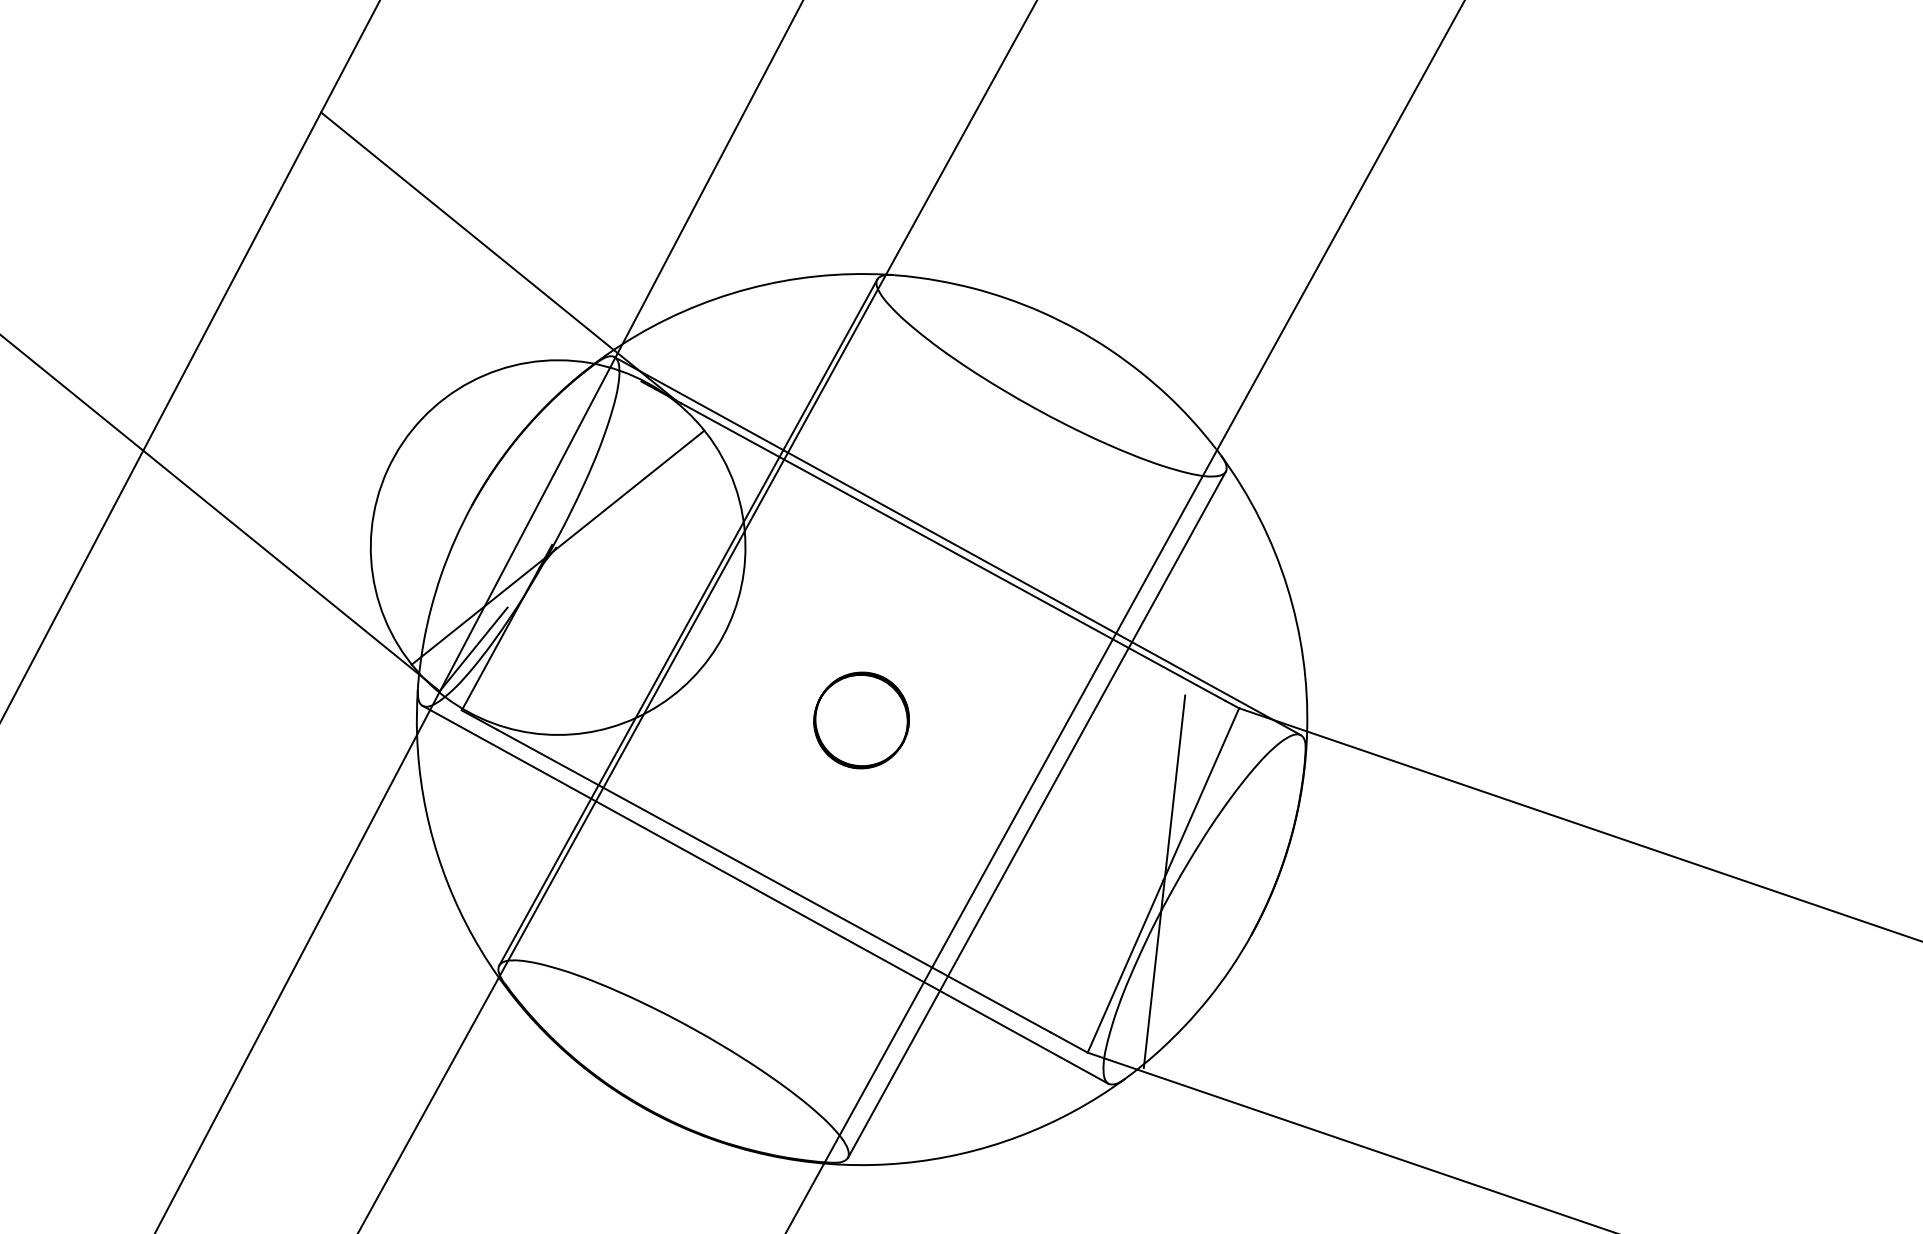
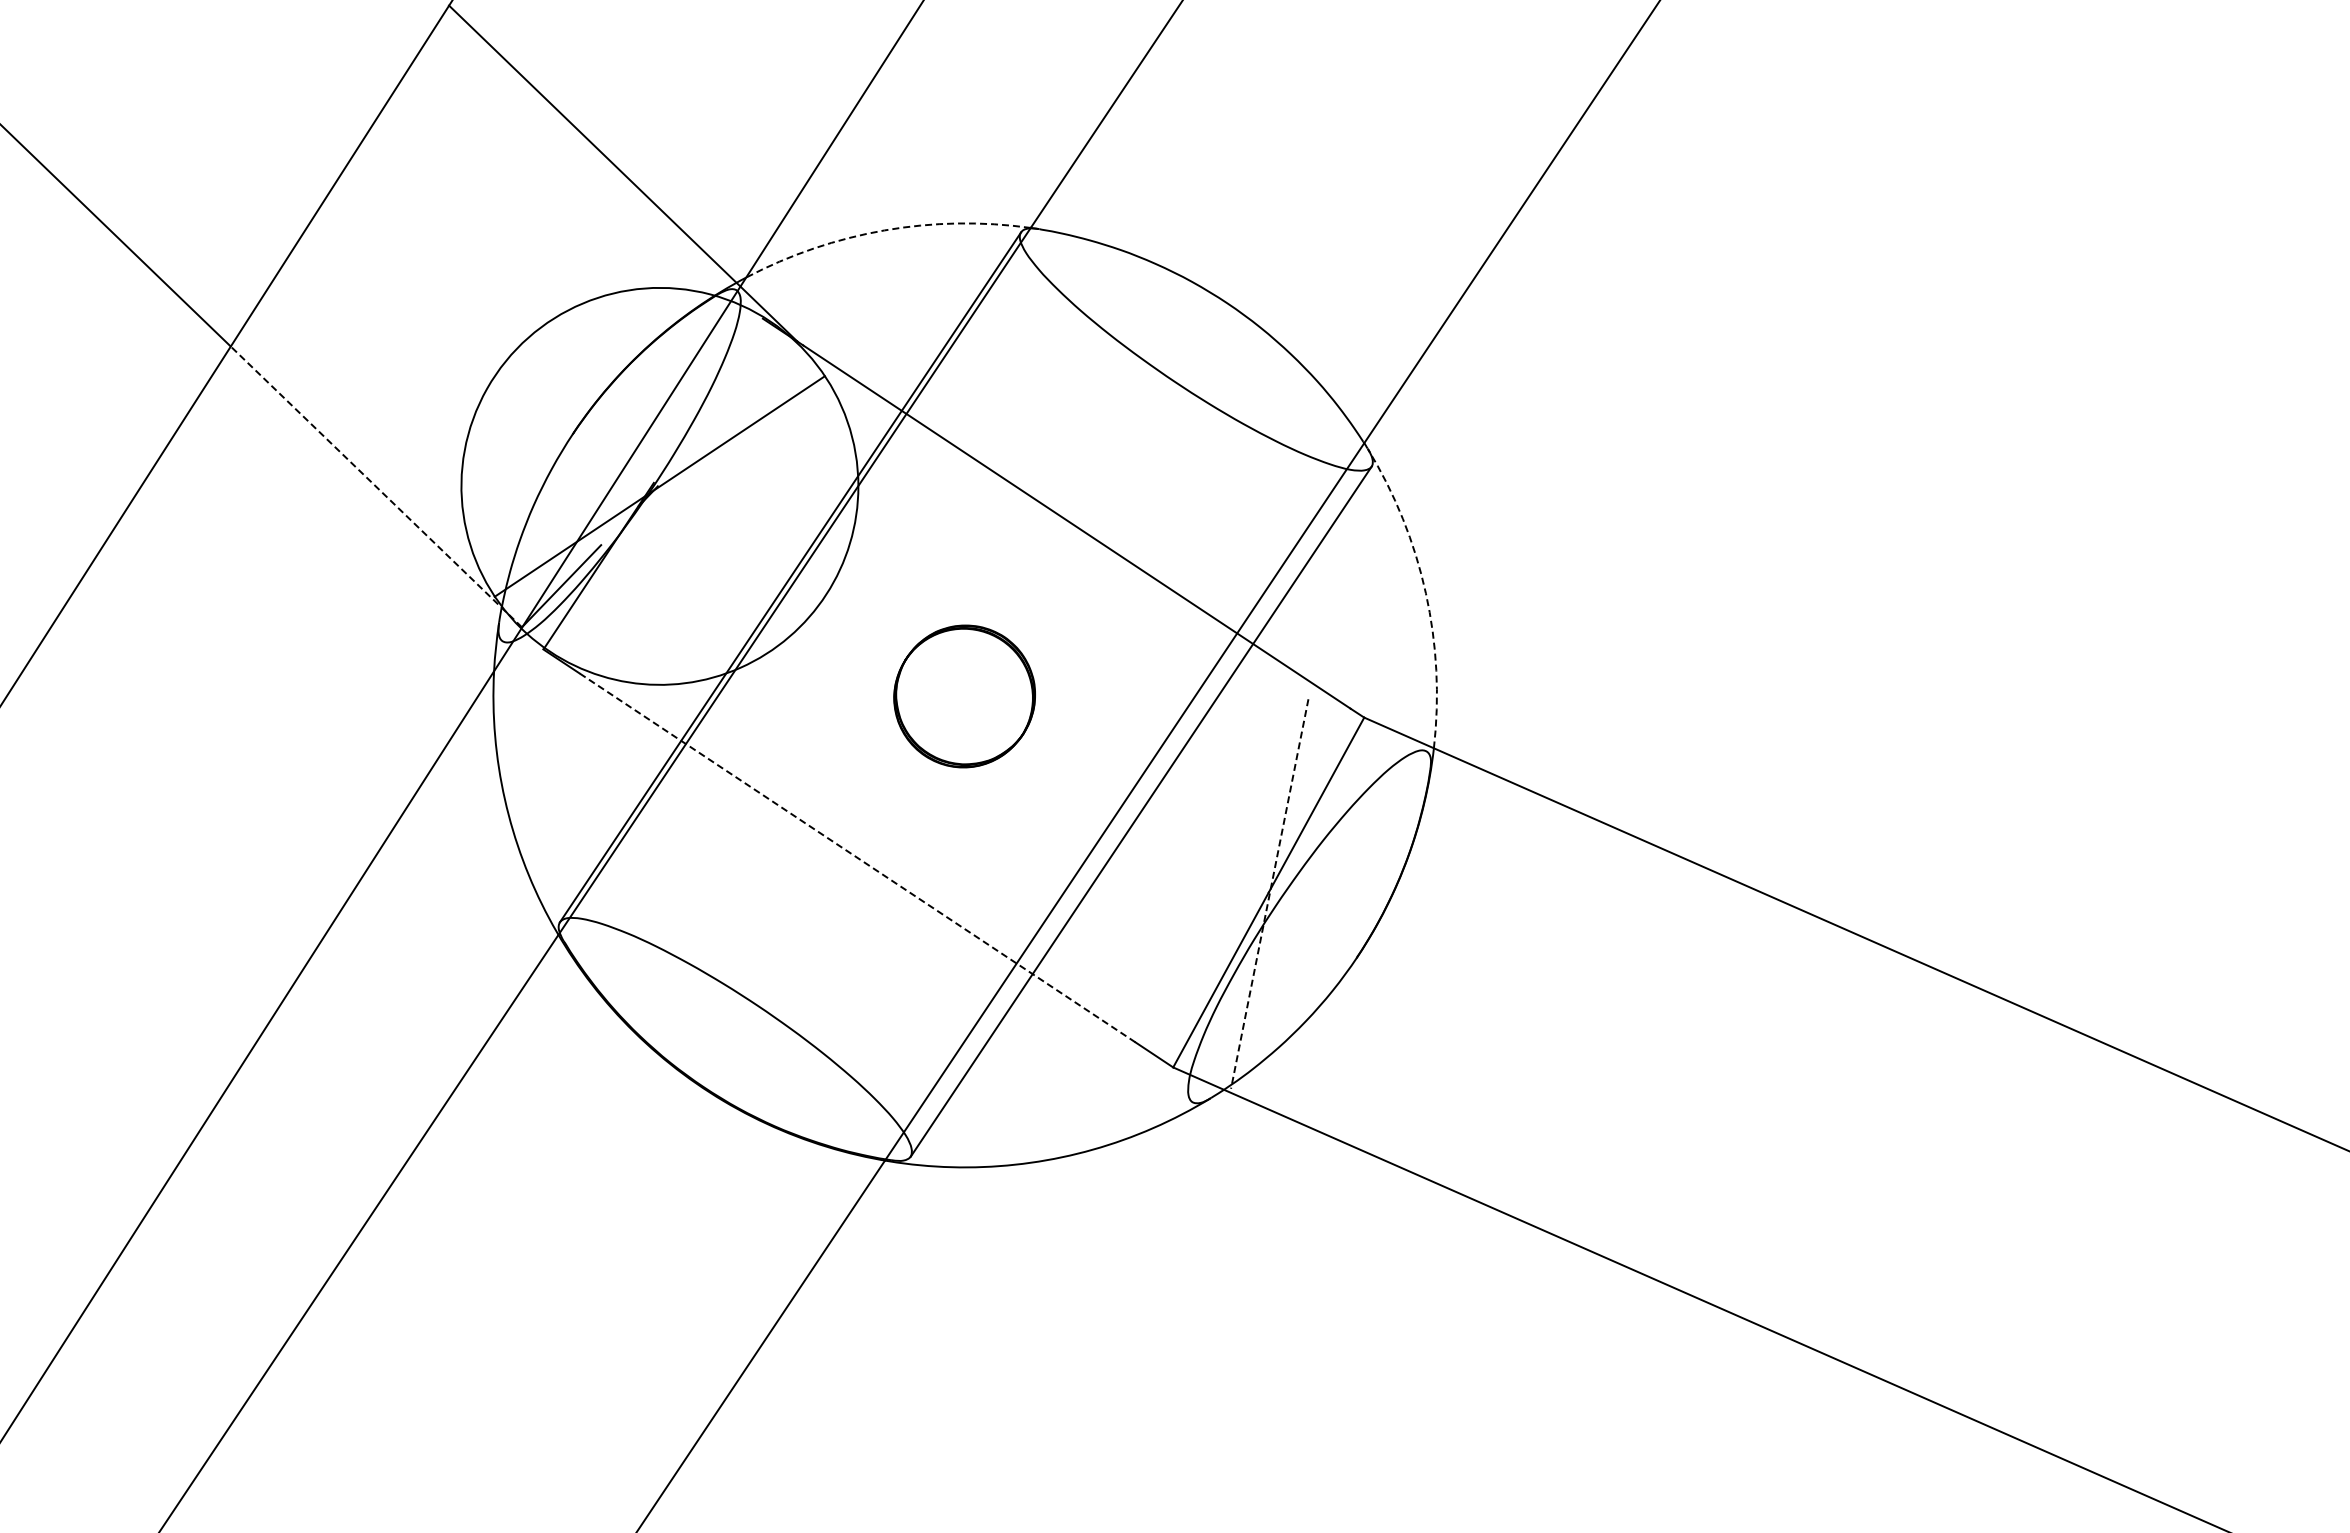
arc: (748, 288) -> (884, 230), solid -> dashed
line: (957, 545) -> (1081, 520), removed
line: (290, 570) -> (375, 486), solid -> dashed
arc: (1286, 586) -> (1425, 593), solid -> dashed
part: (861, 719) -> (964, 695), size x1.4
line: (773, 880) -> (857, 857), solid -> dashed
line: (1164, 882) -> (1269, 894), solid -> dashed
line: (765, 894) -> (847, 871), removed

